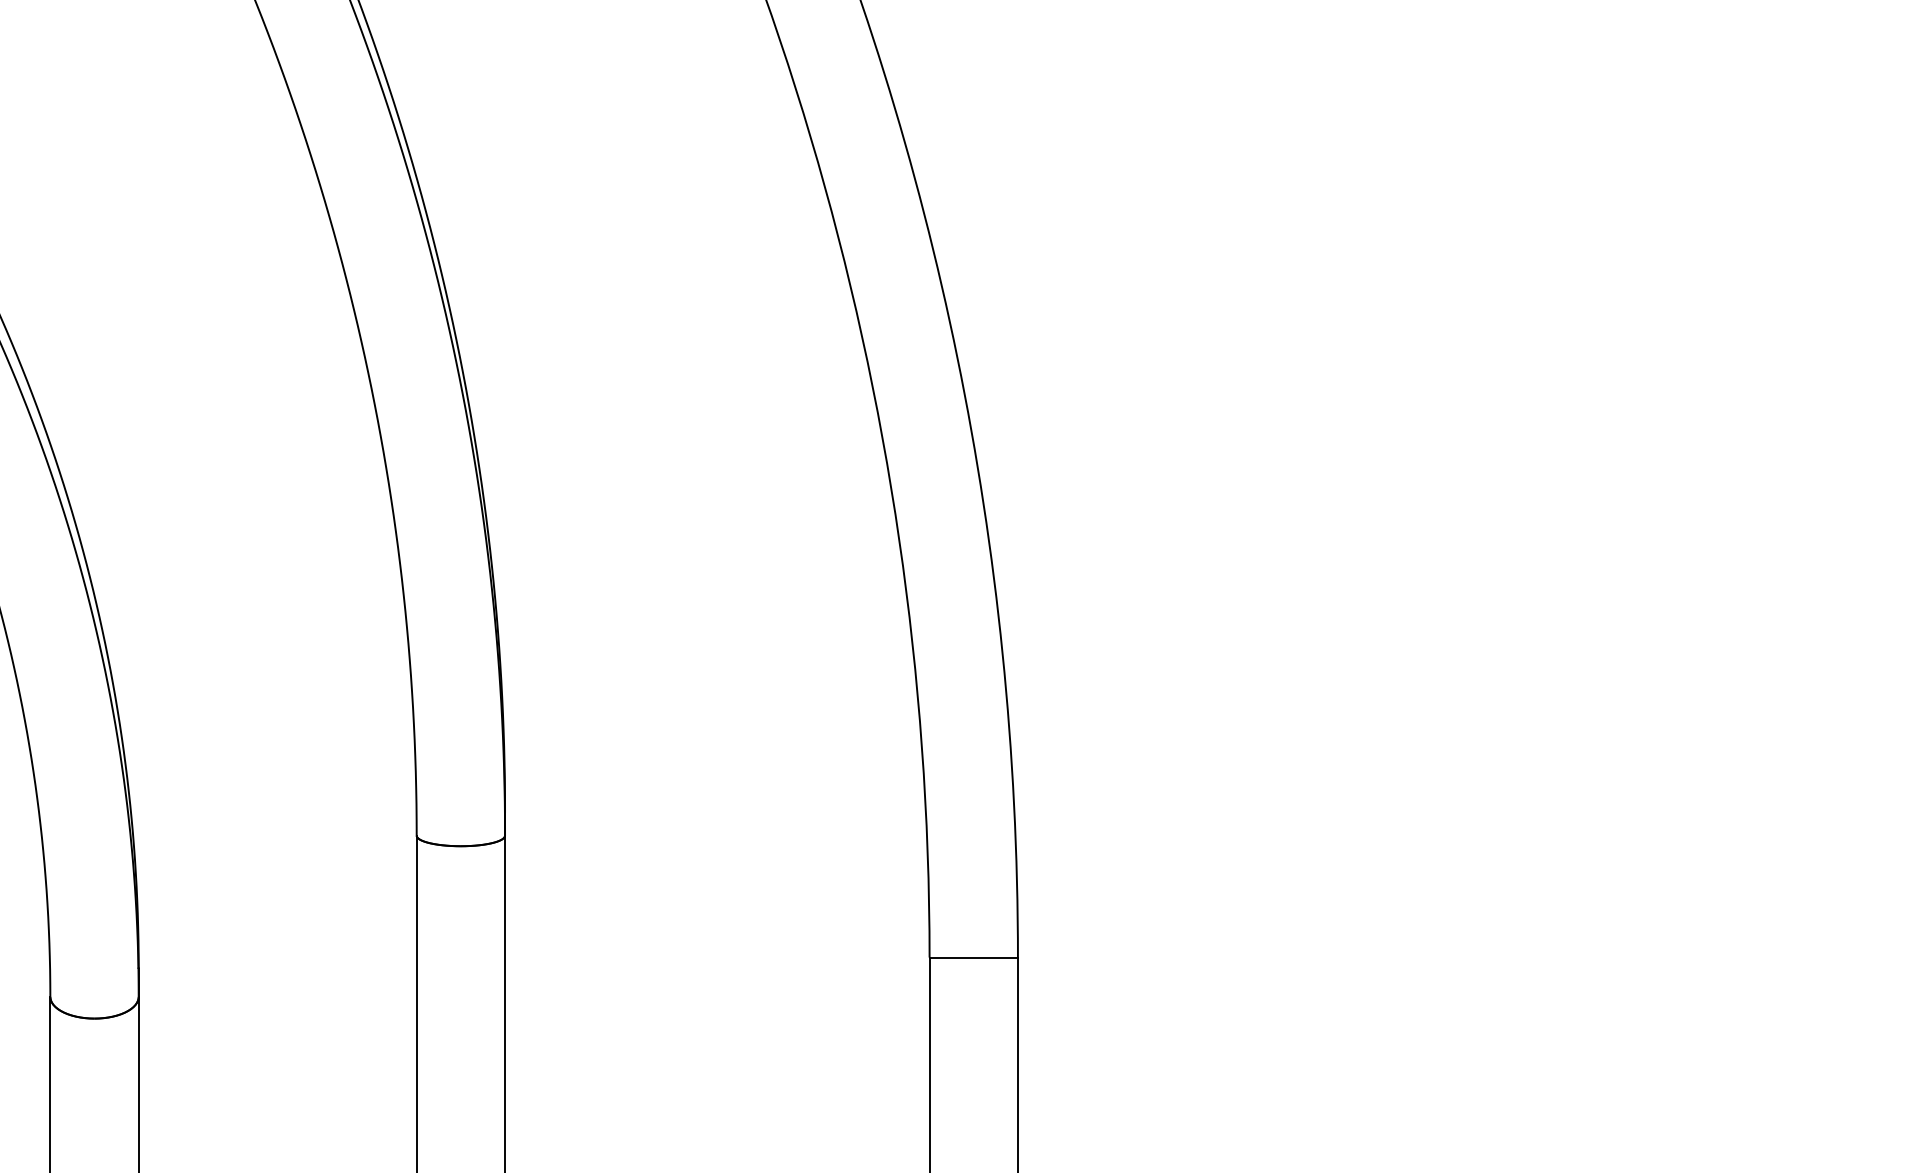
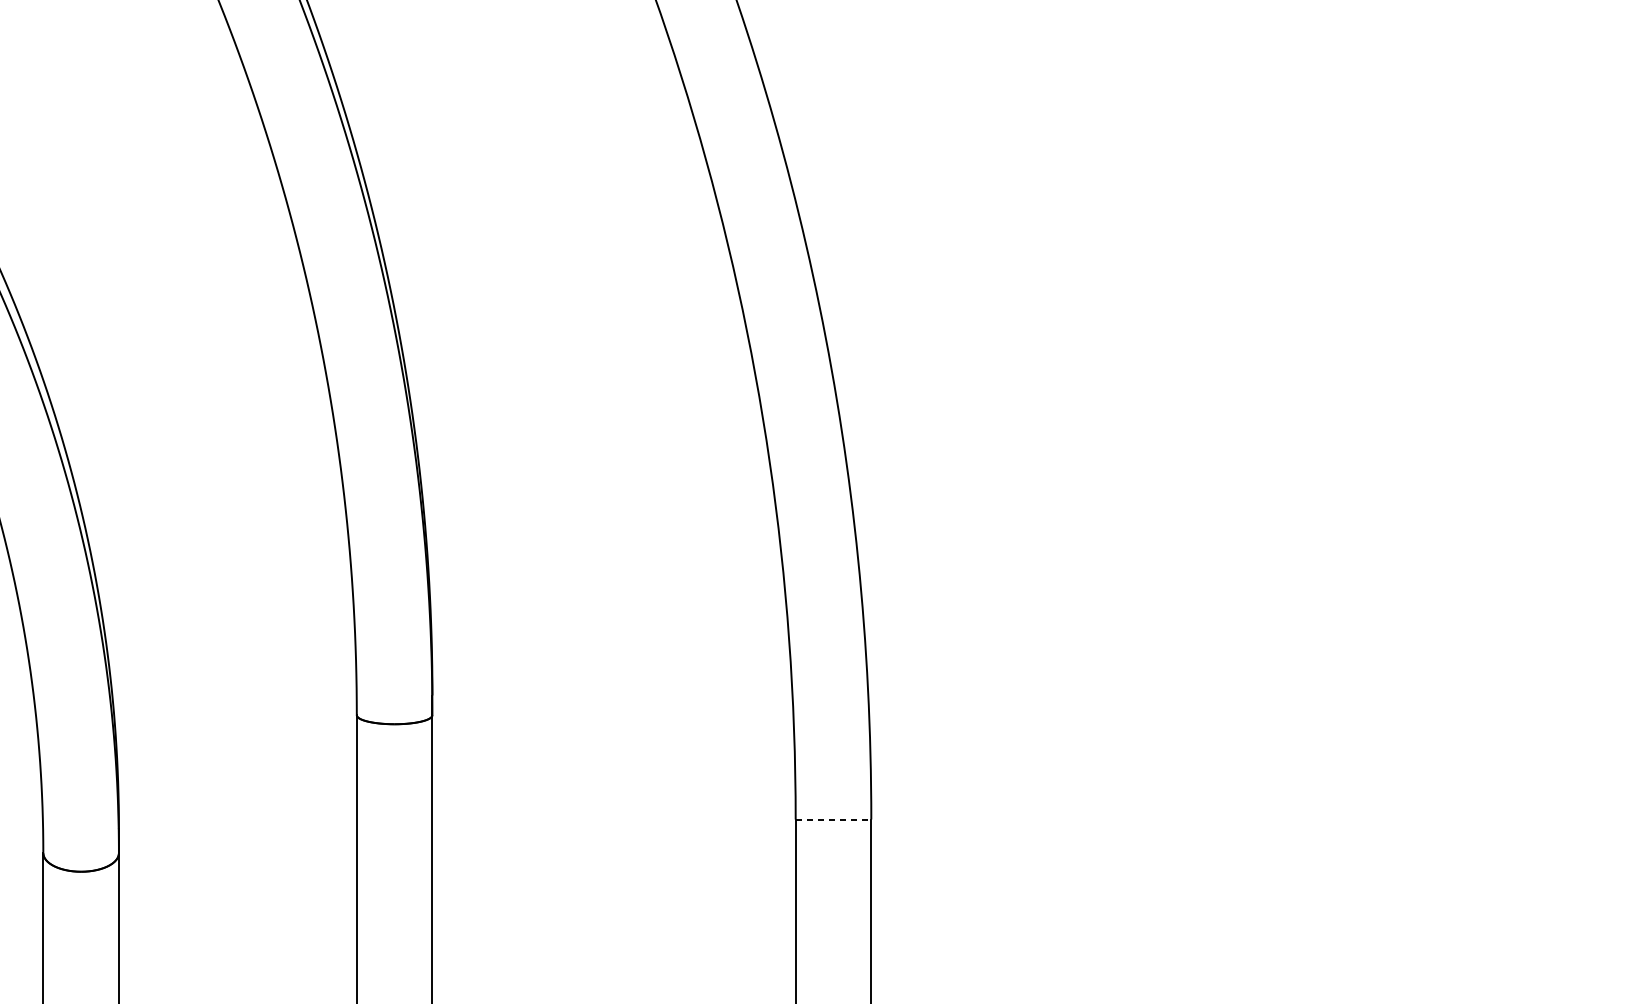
line: (974, 957) -> (834, 819), solid -> dashed

